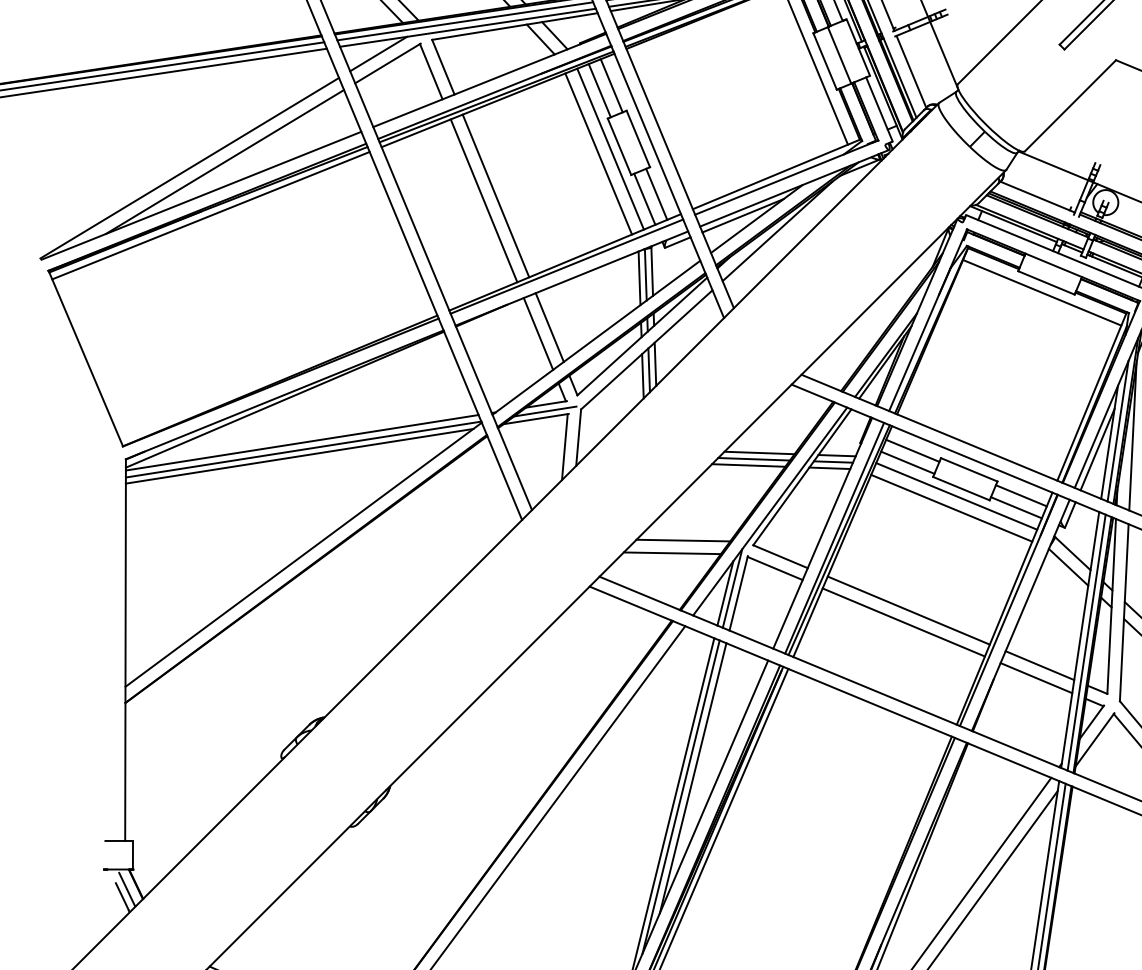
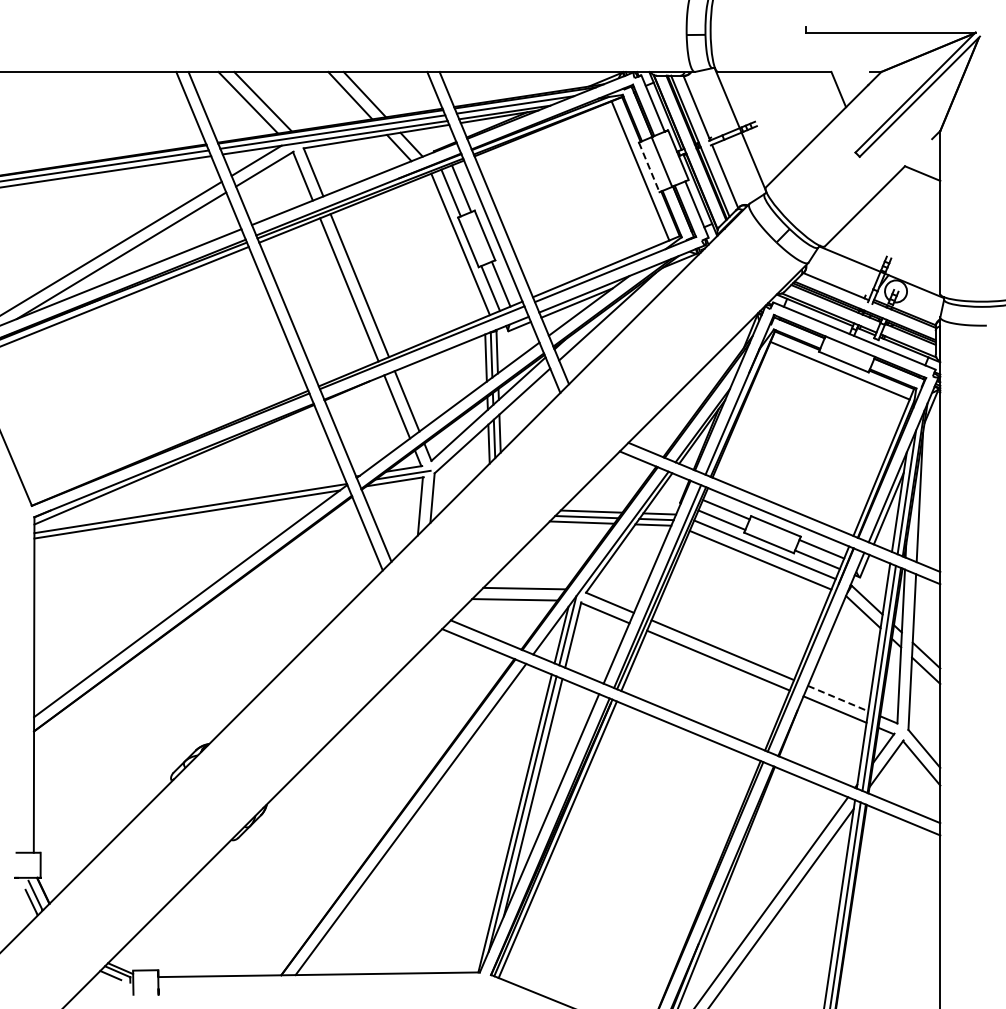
line: (825, 61) -> (649, 167), solid -> dashed
line: (597, 153) -> (449, 248), removed
line: (302, 442) -> (189, 502), removed
line: (1040, 665) -> (838, 698), solid -> dashed

